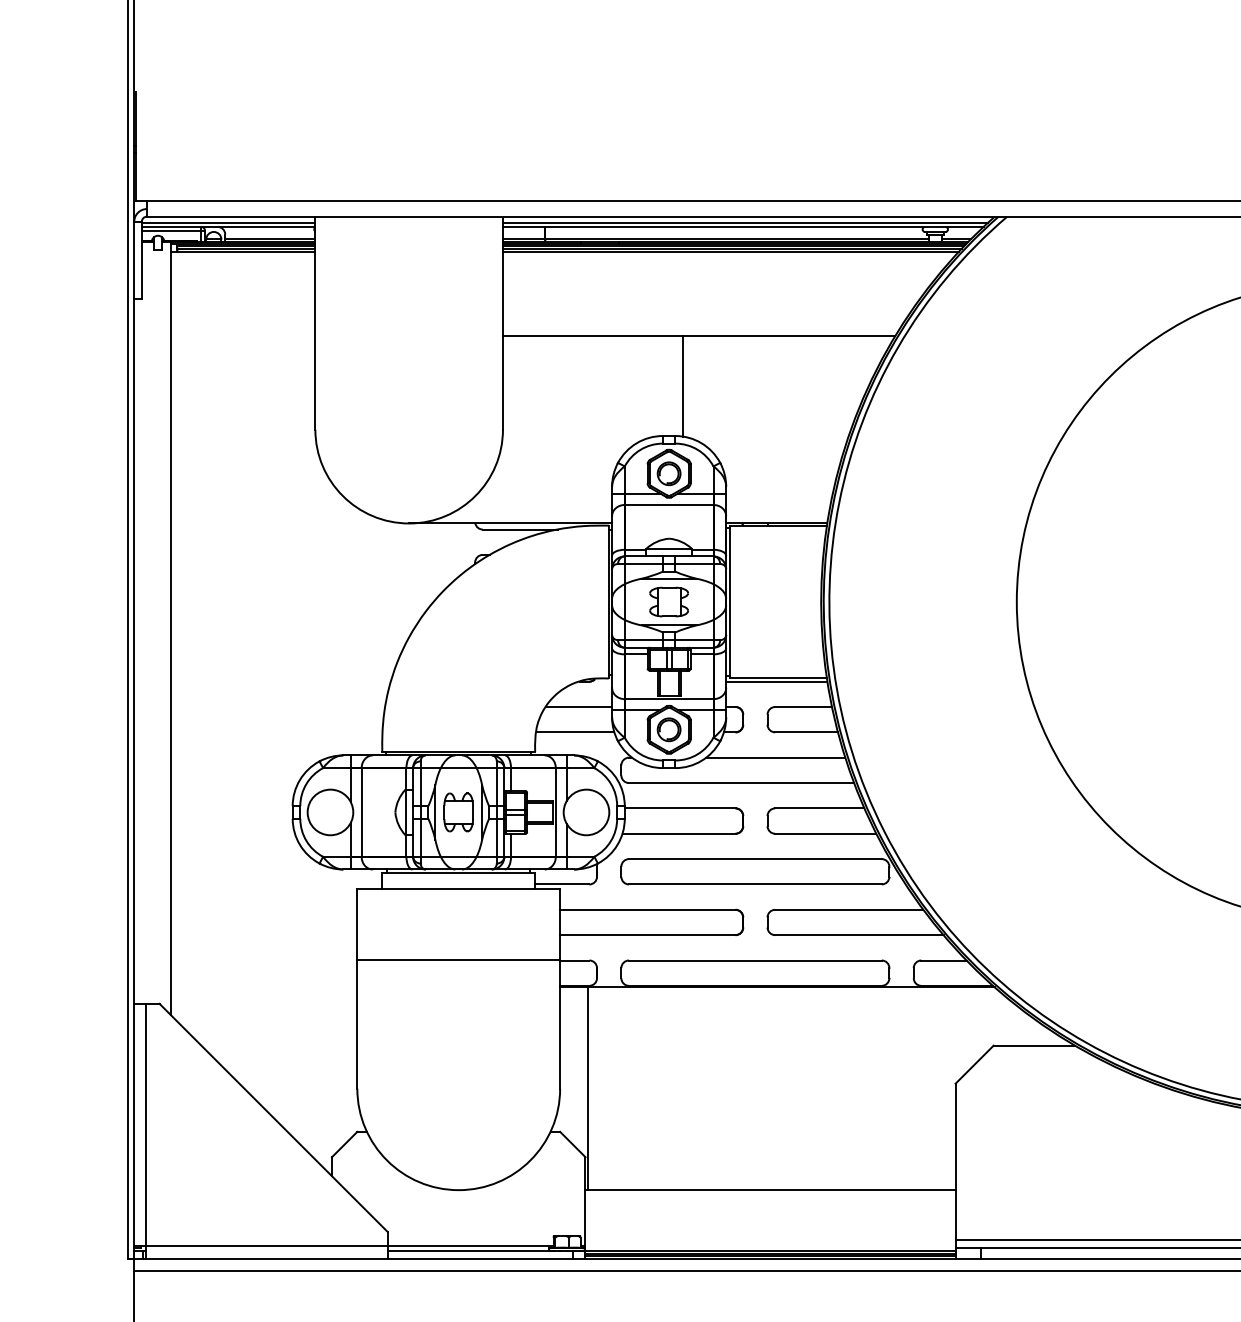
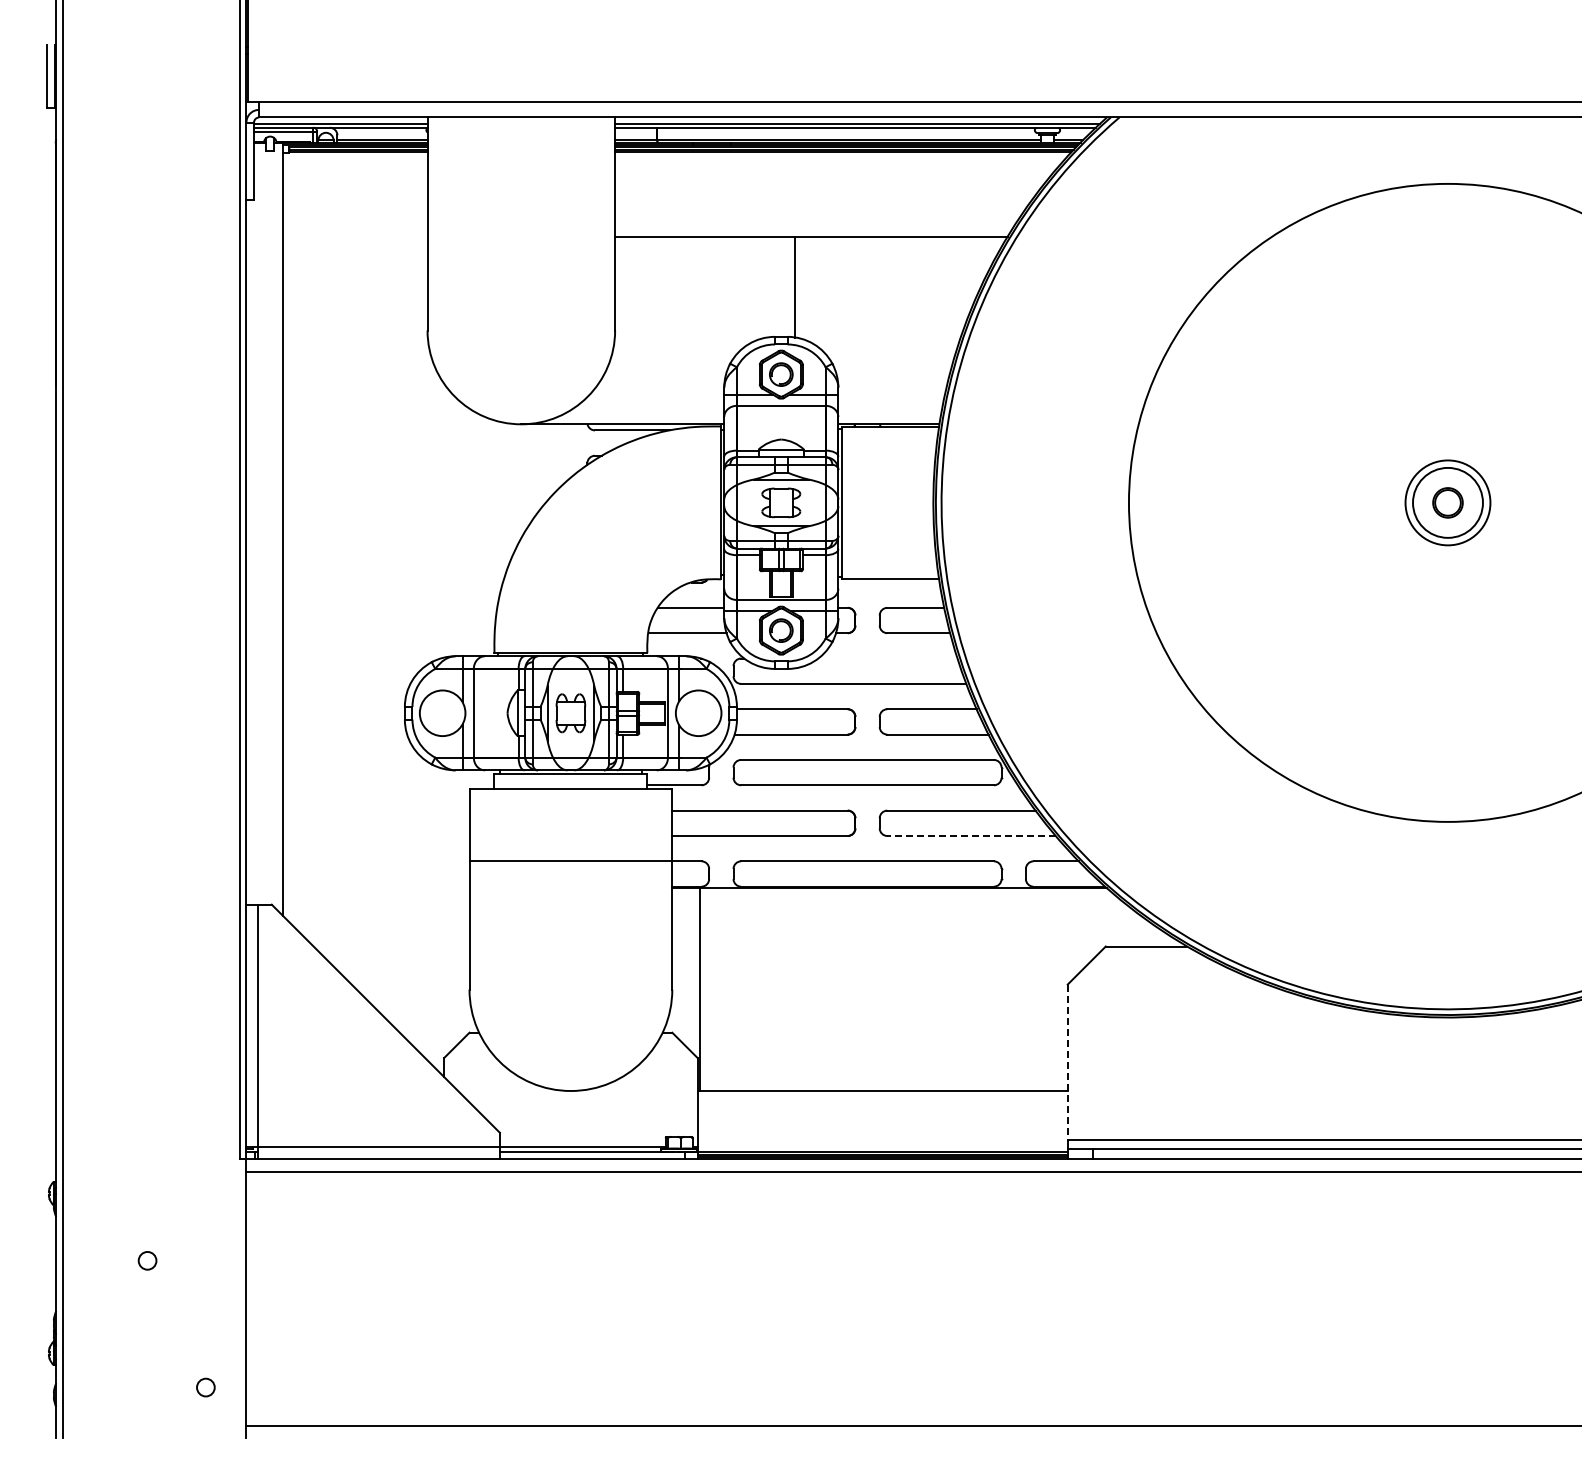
line: (776, 681) -> (888, 582), removed
line: (775, 757) -> (887, 658), removed
line: (859, 934) -> (971, 835), solid -> dashed
line: (955, 1161) -> (1067, 1062), solid -> dashed

